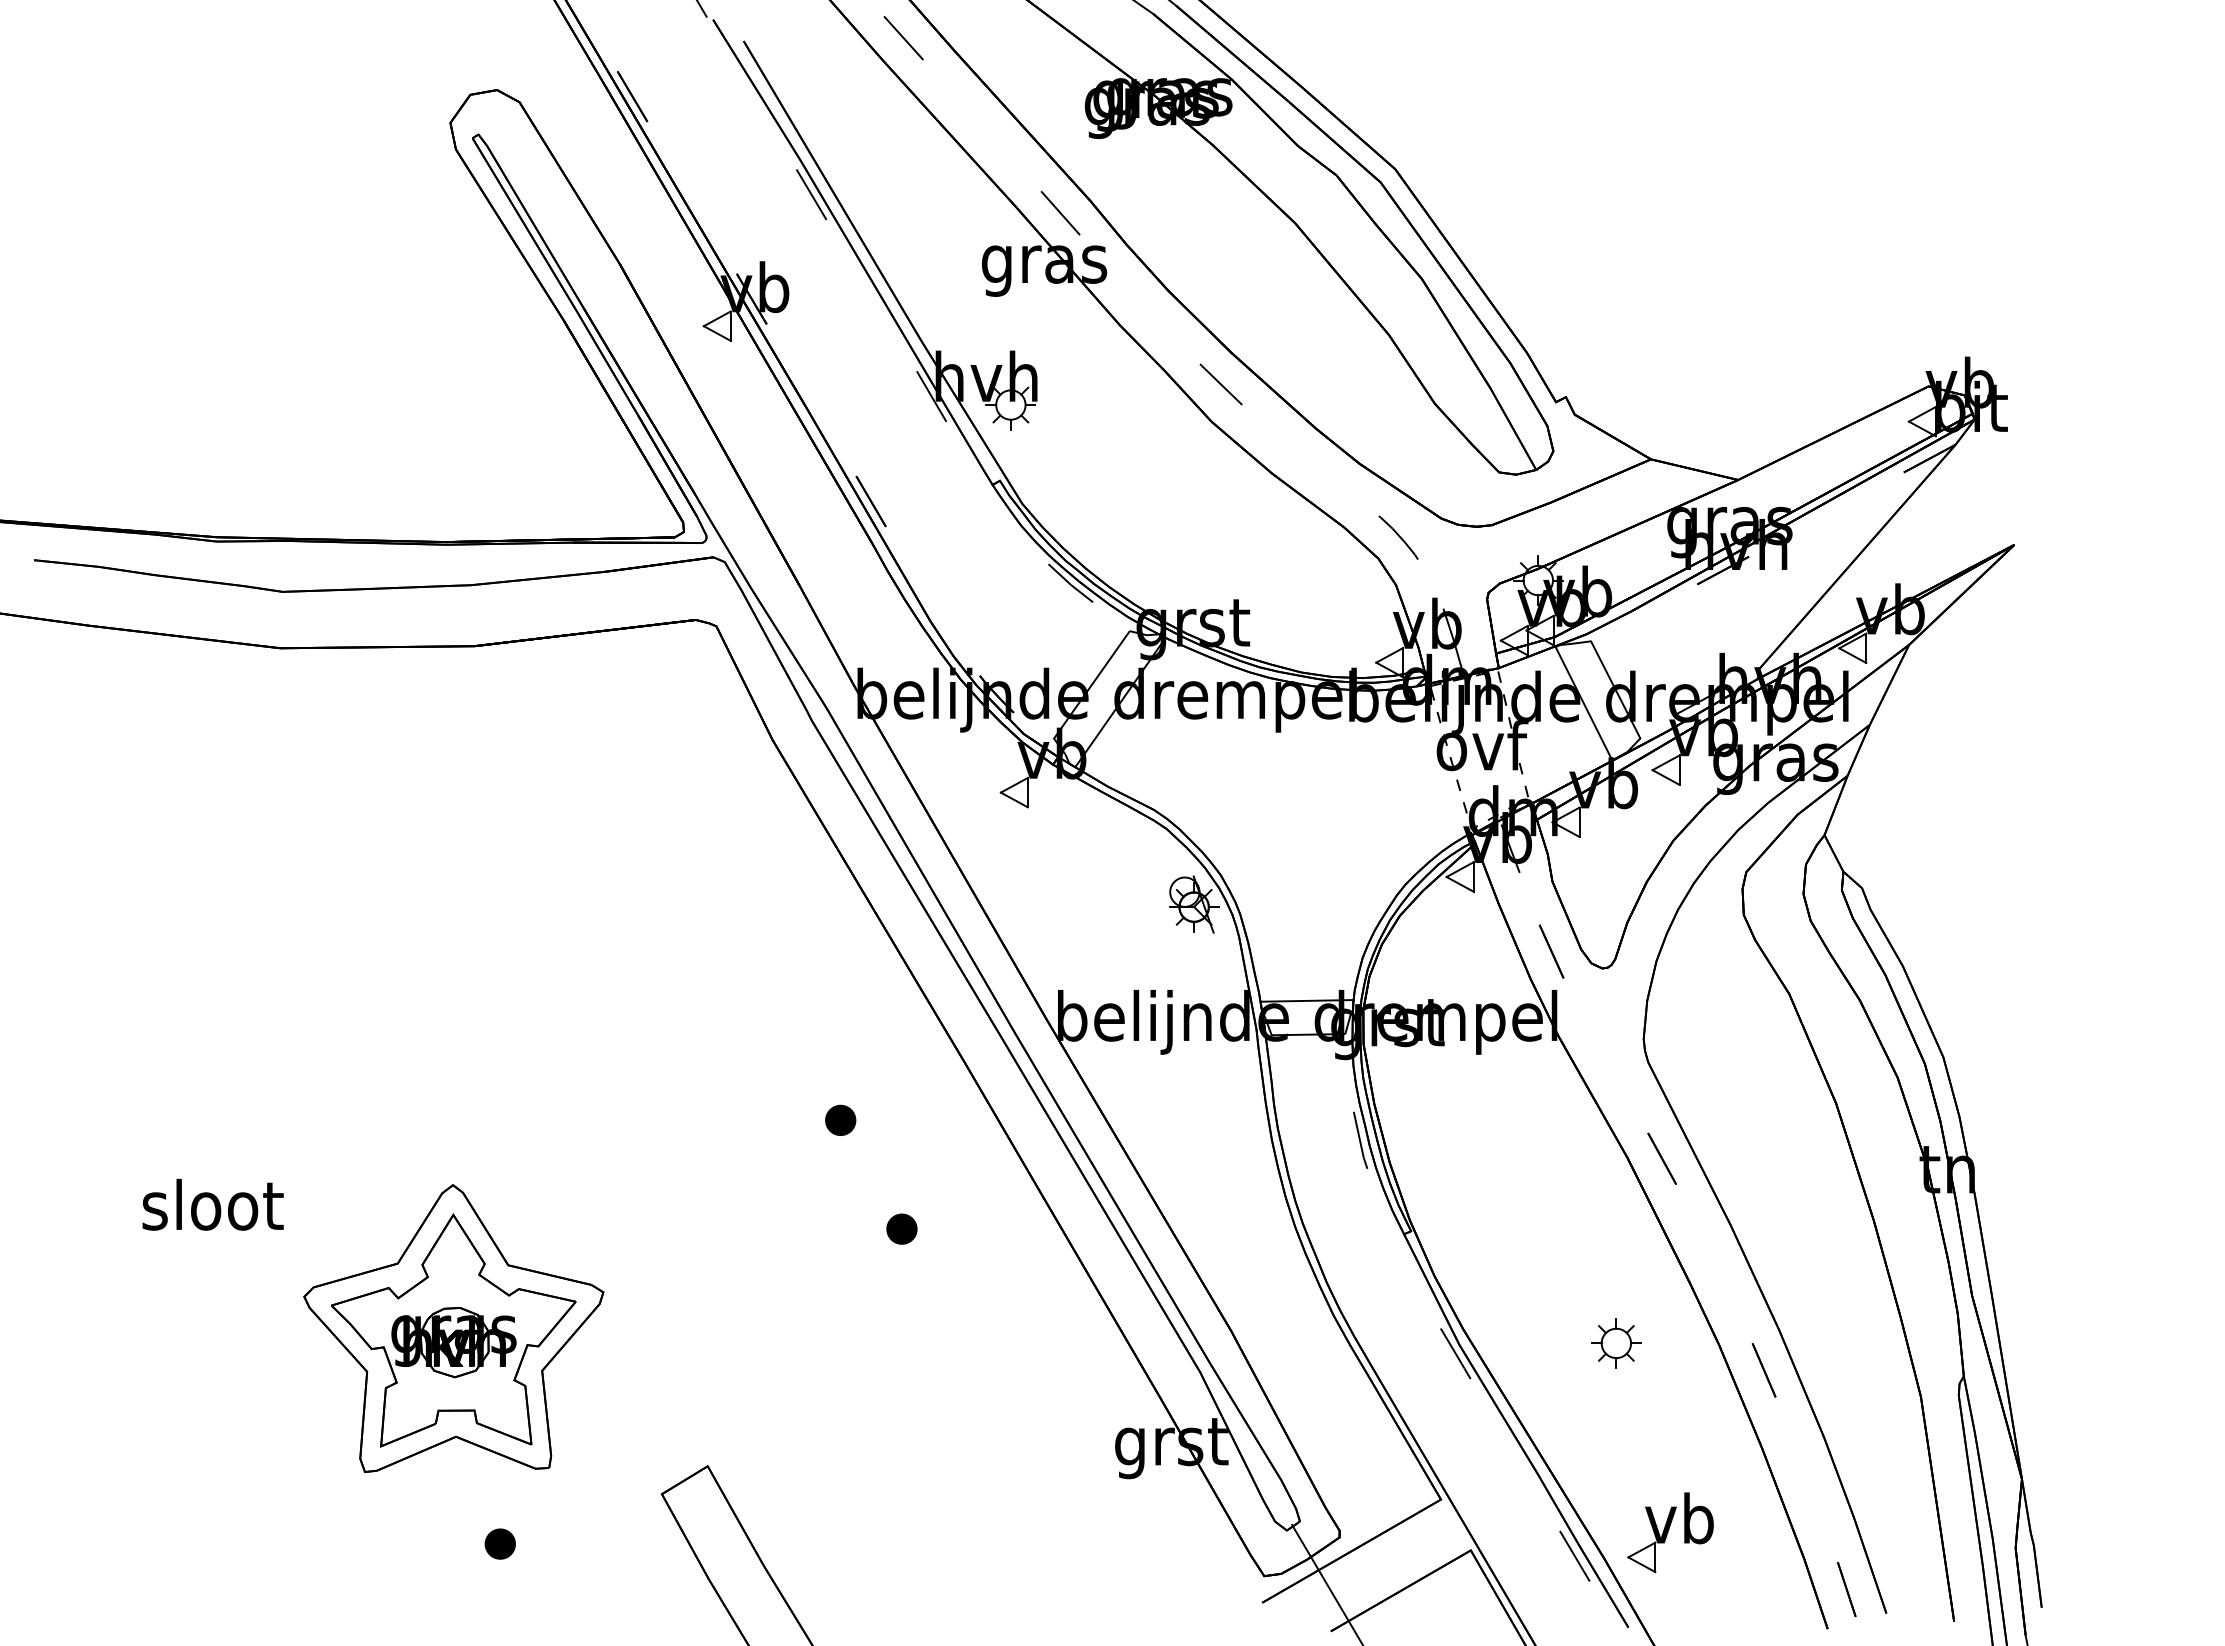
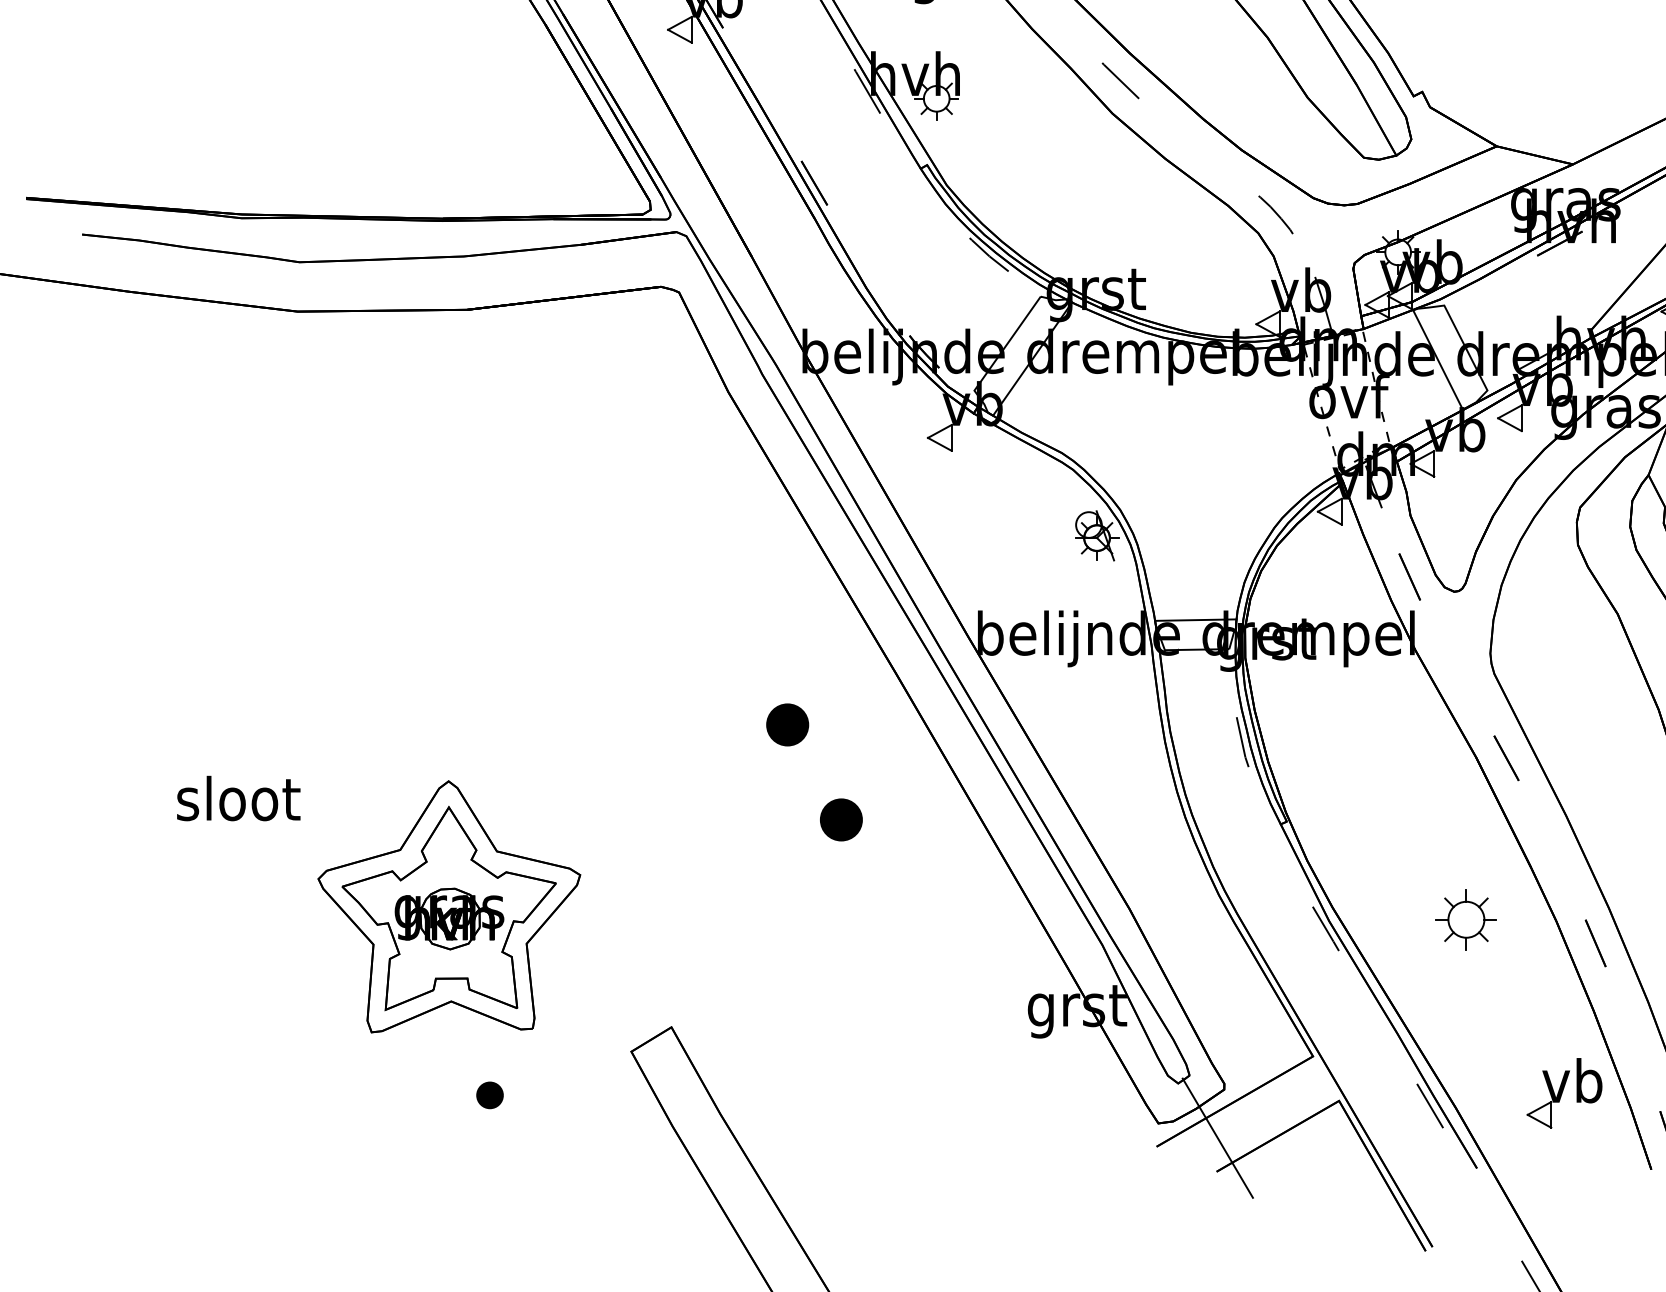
part: (840, 1119) -> (787, 723), size x1.6
part: (901, 1228) -> (841, 819), size x1.6
part: (1616, 1343) -> (1466, 919), size x1.4
part: (1670, 1532) -> (1564, 1093), moved

